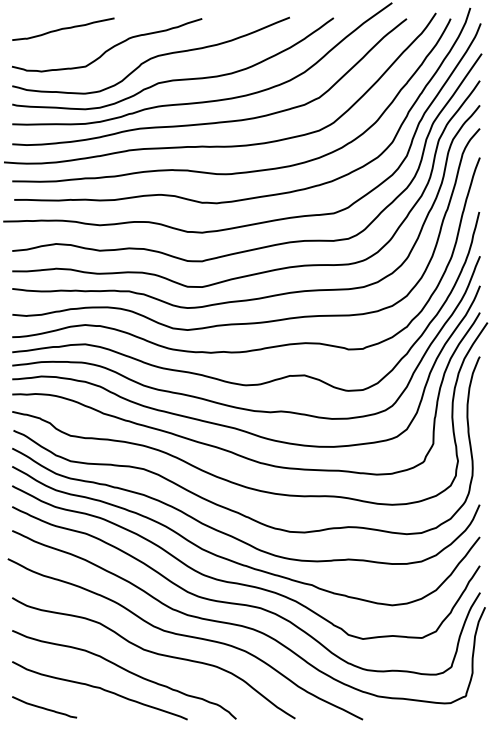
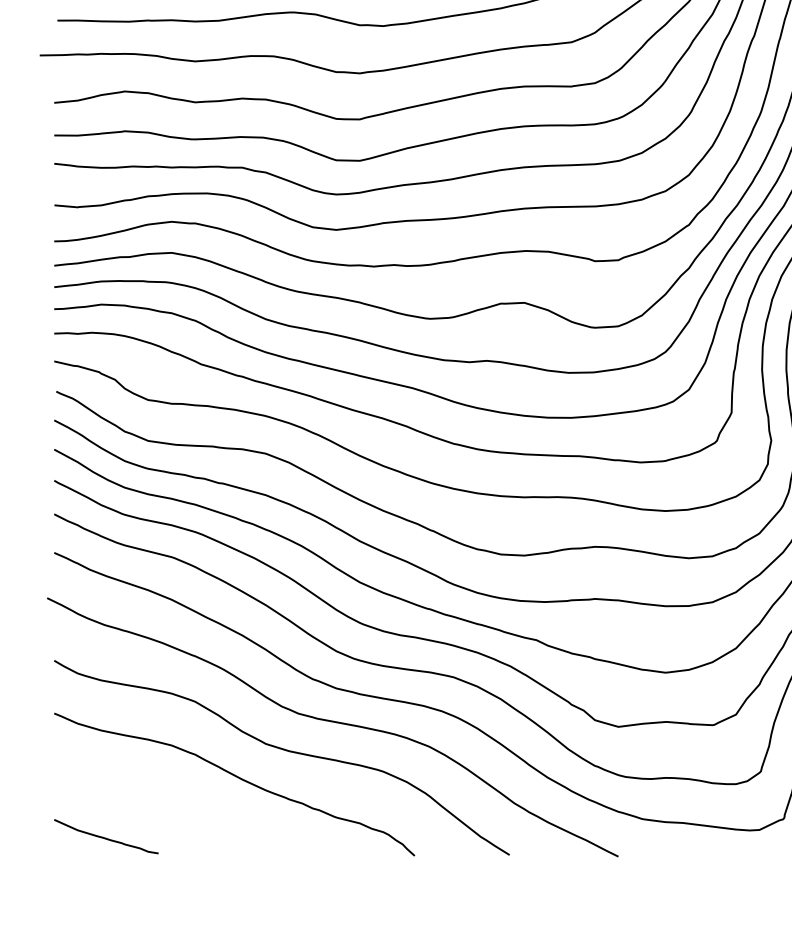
curve: (100, 689) -> (196, 808), removed

